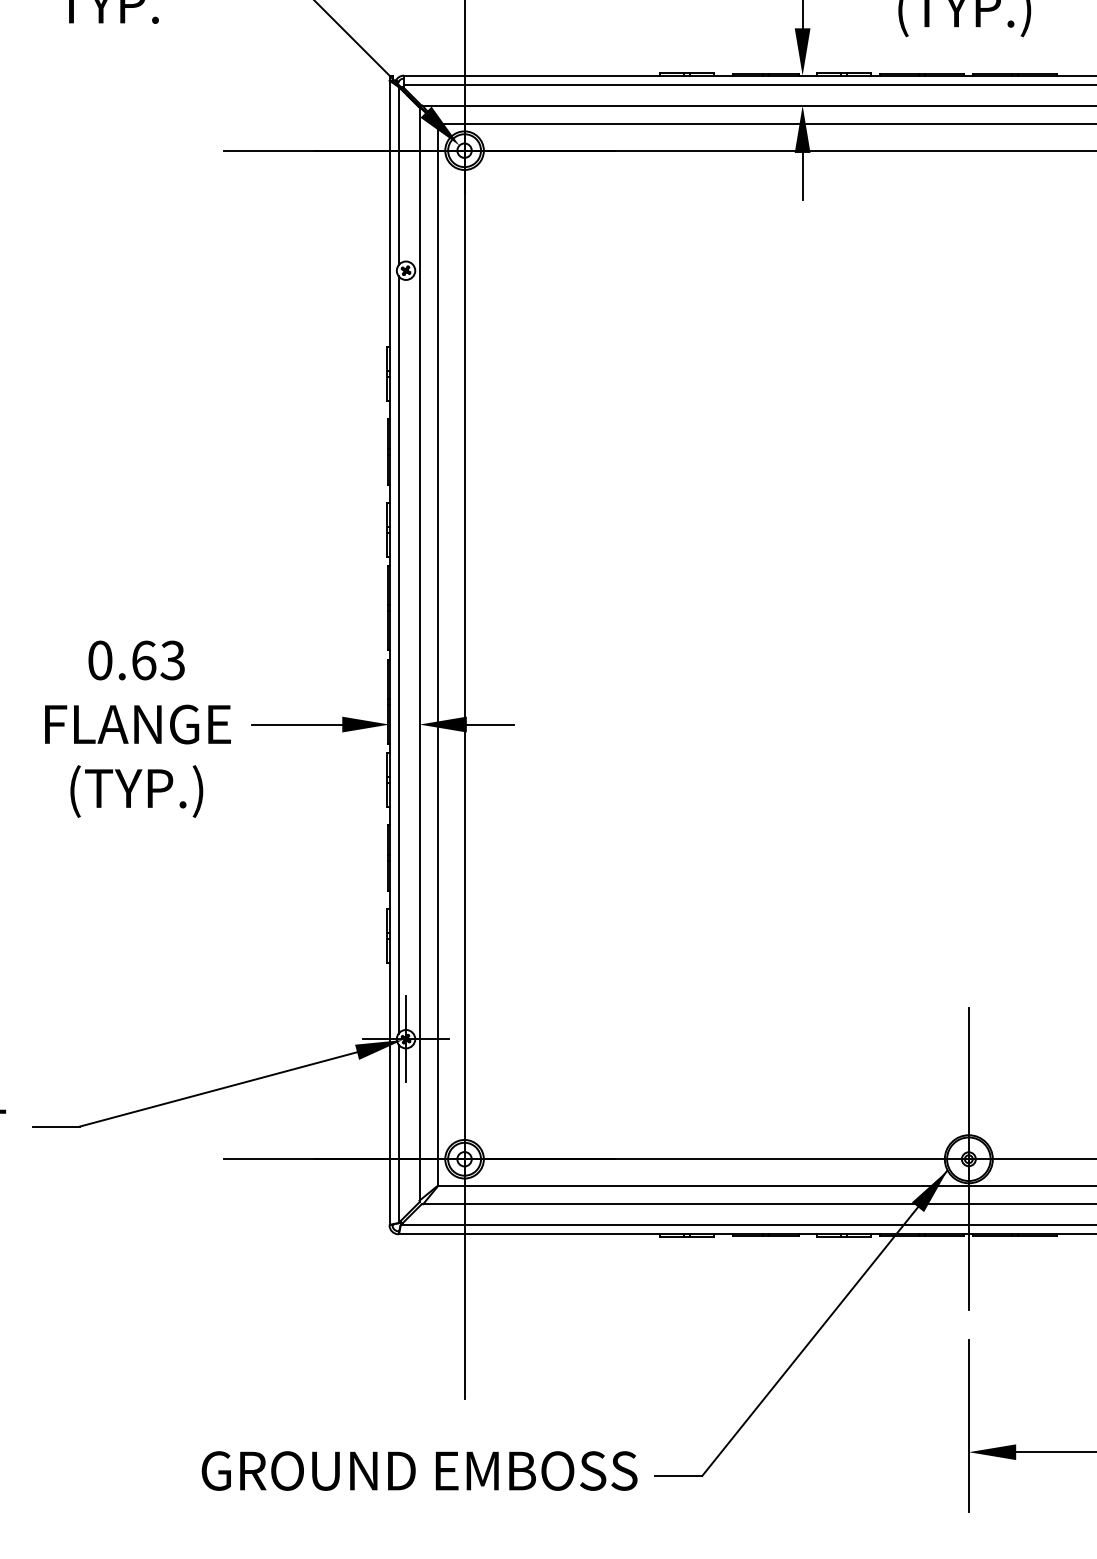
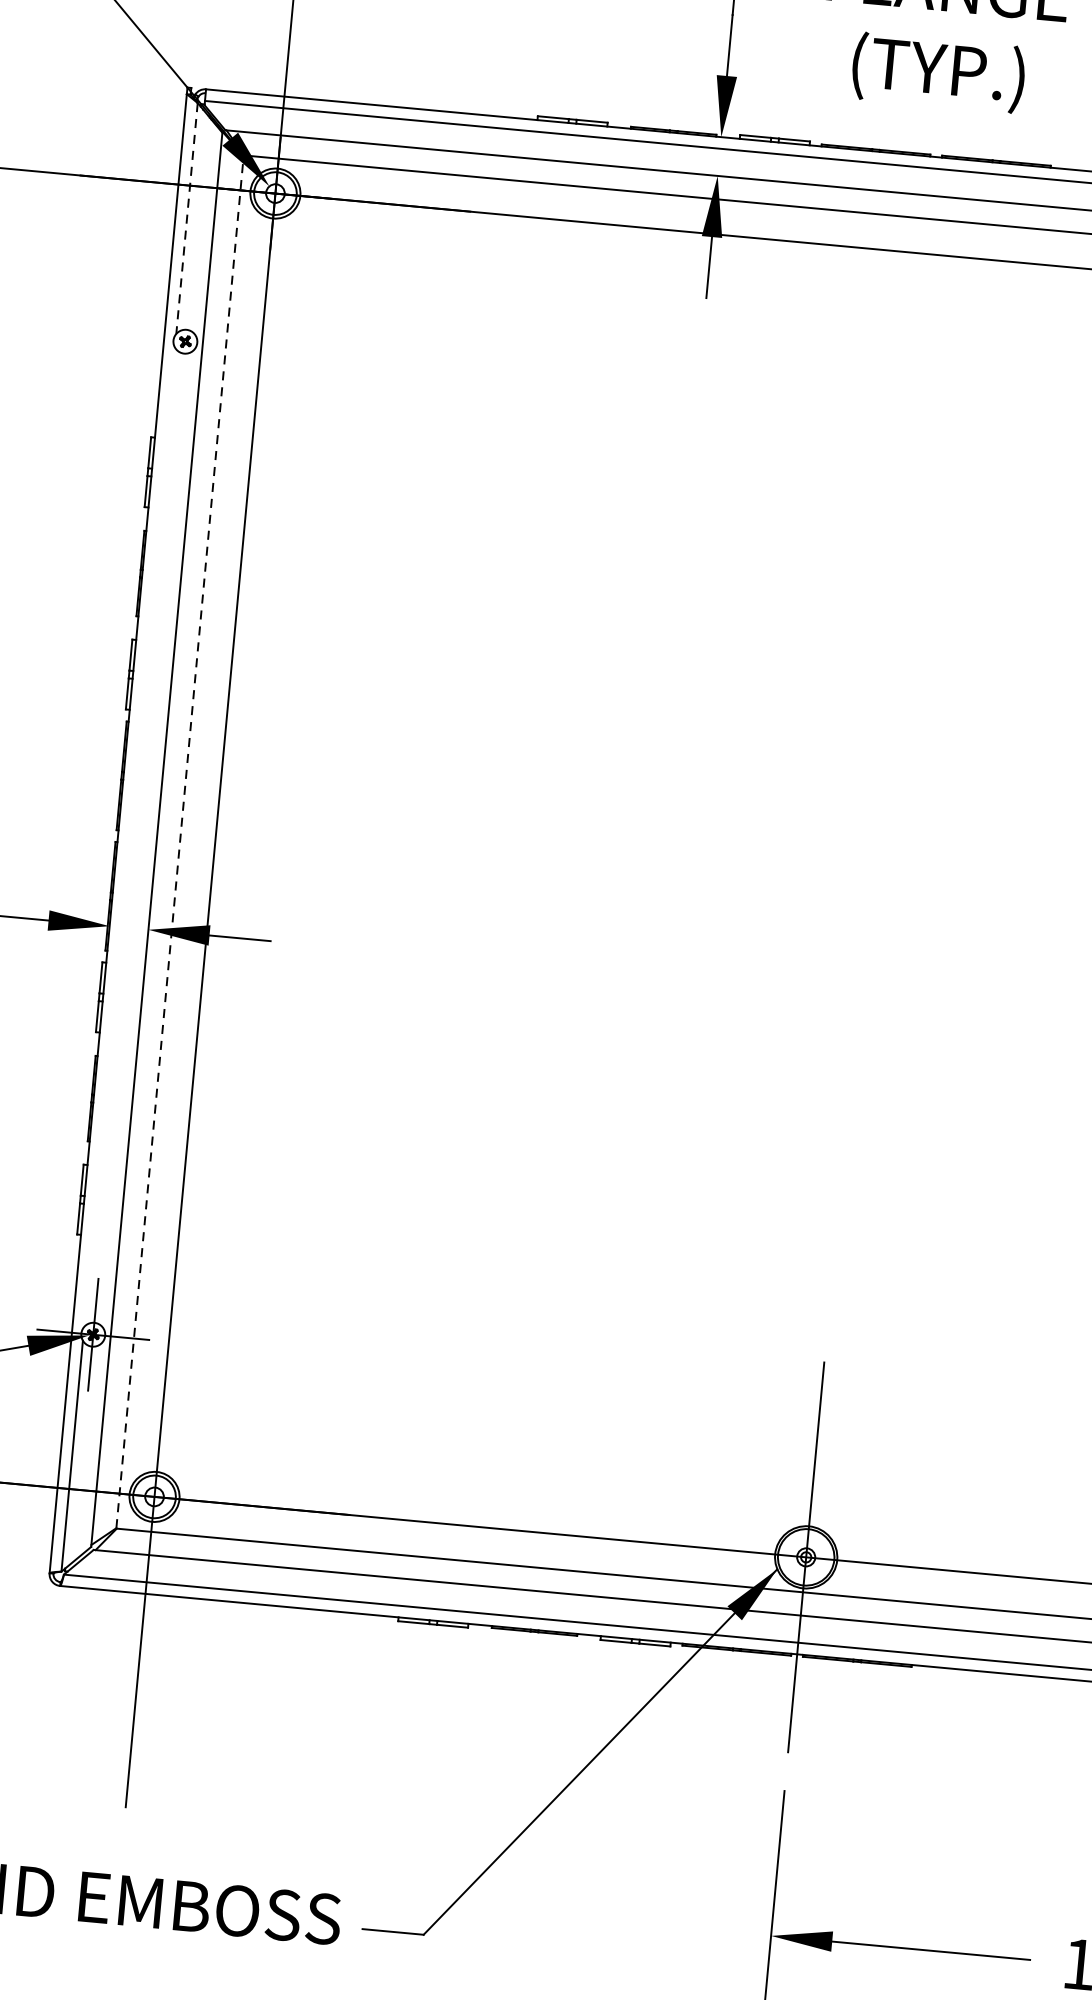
line: (398, 176) -> (186, 219), solid -> dashed
line: (398, 654) -> (129, 836), removed
line: (437, 654) -> (180, 841), solid -> dashed

